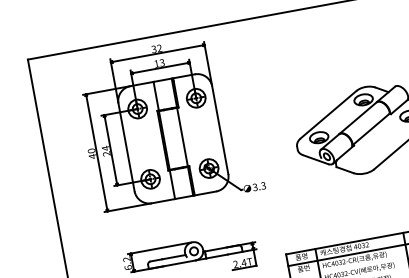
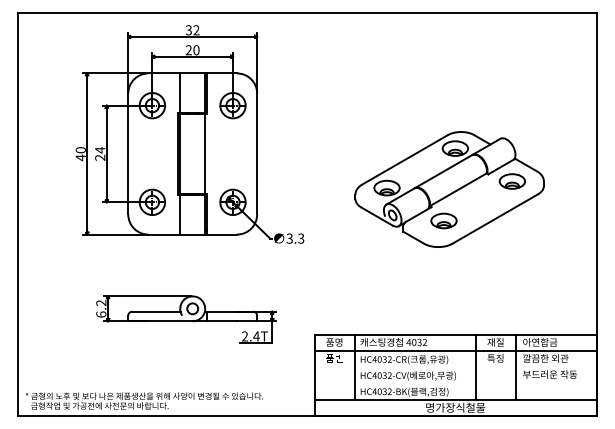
text: (159, 63) -> (192, 50), 13 -> 20
part: (364, 153) -> (443, 220), added

